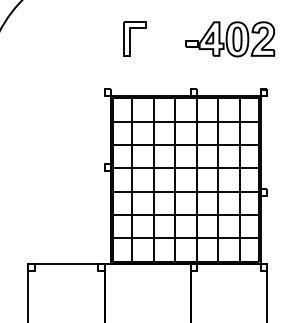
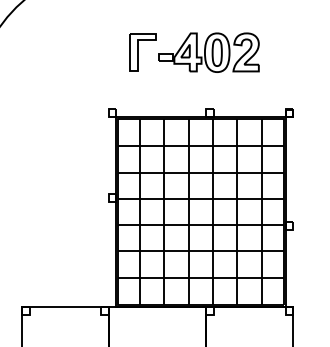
part: (230, 39) -> (209, 52), moved

